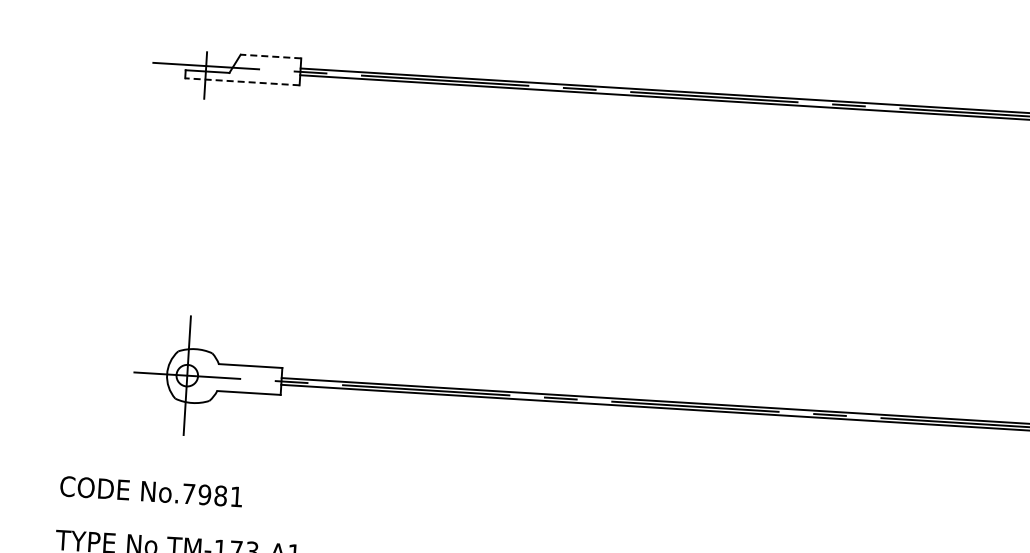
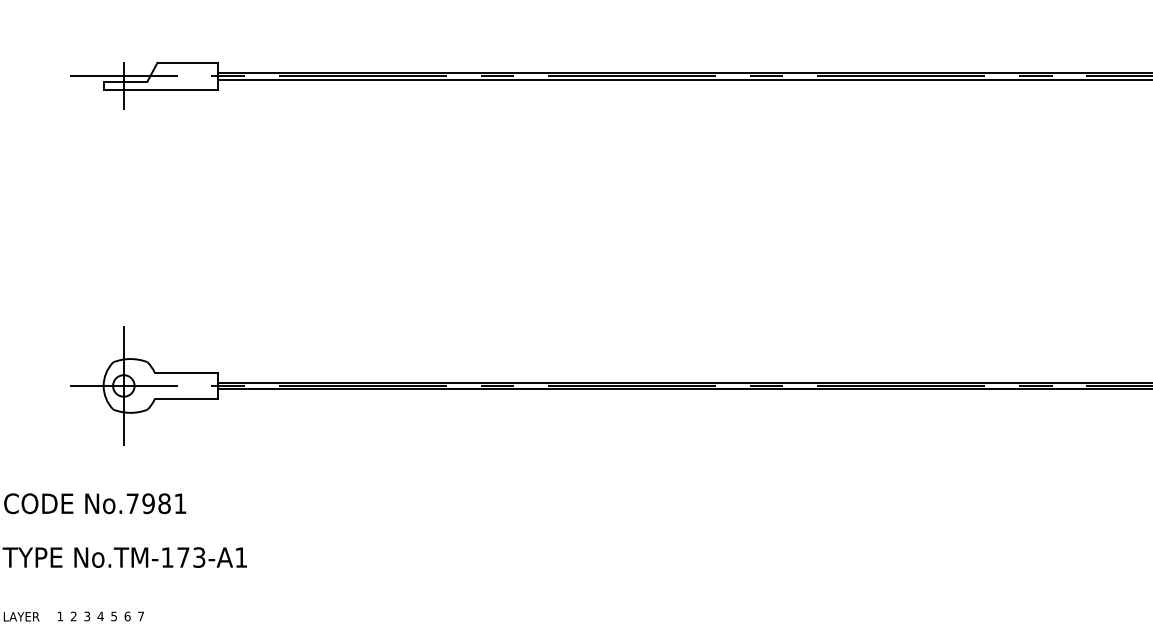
line: (270, 56) -> (187, 62), dashed -> solid
line: (242, 81) -> (160, 89), dashed -> solid

